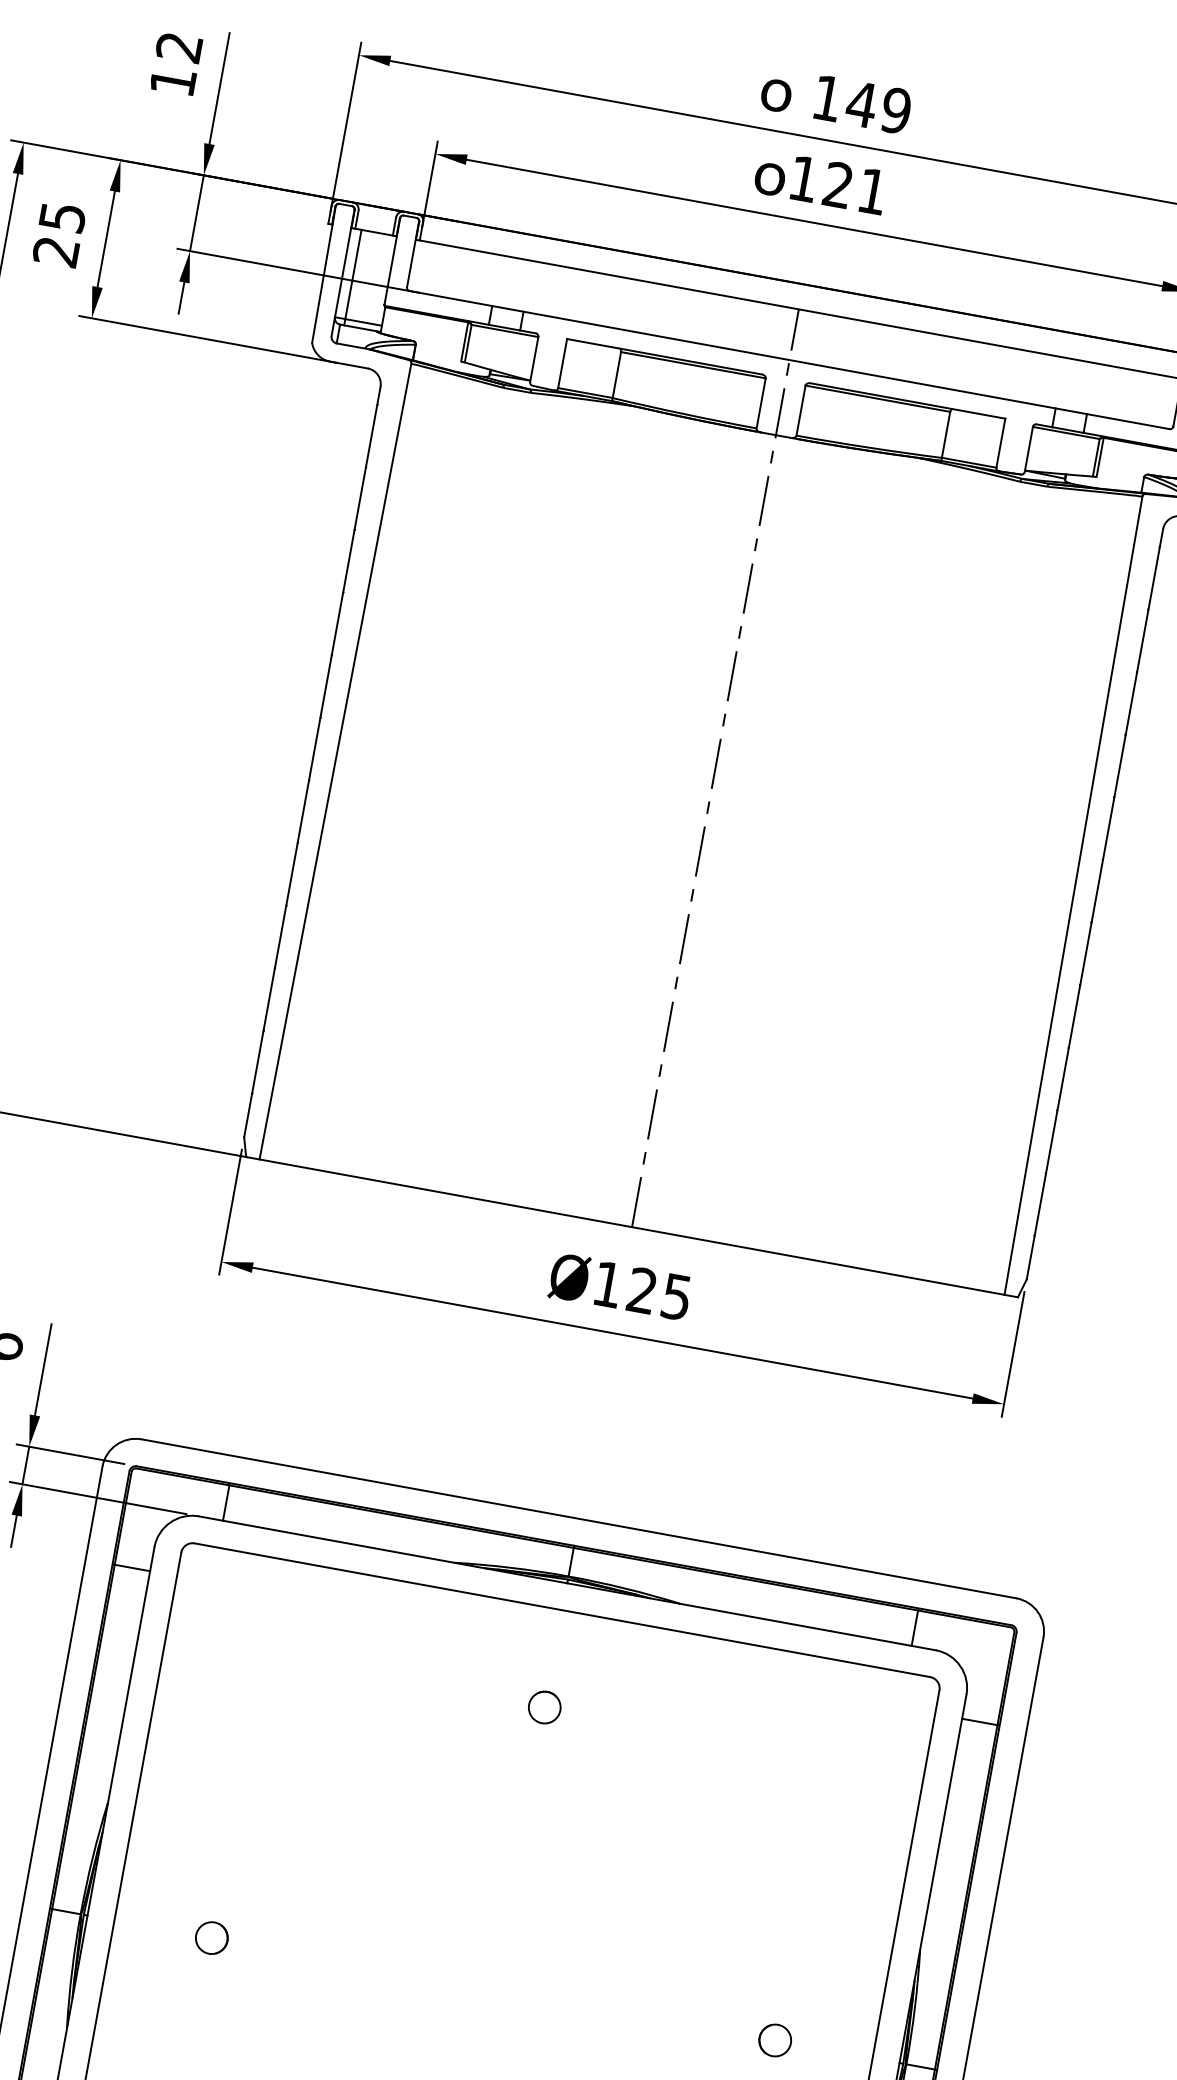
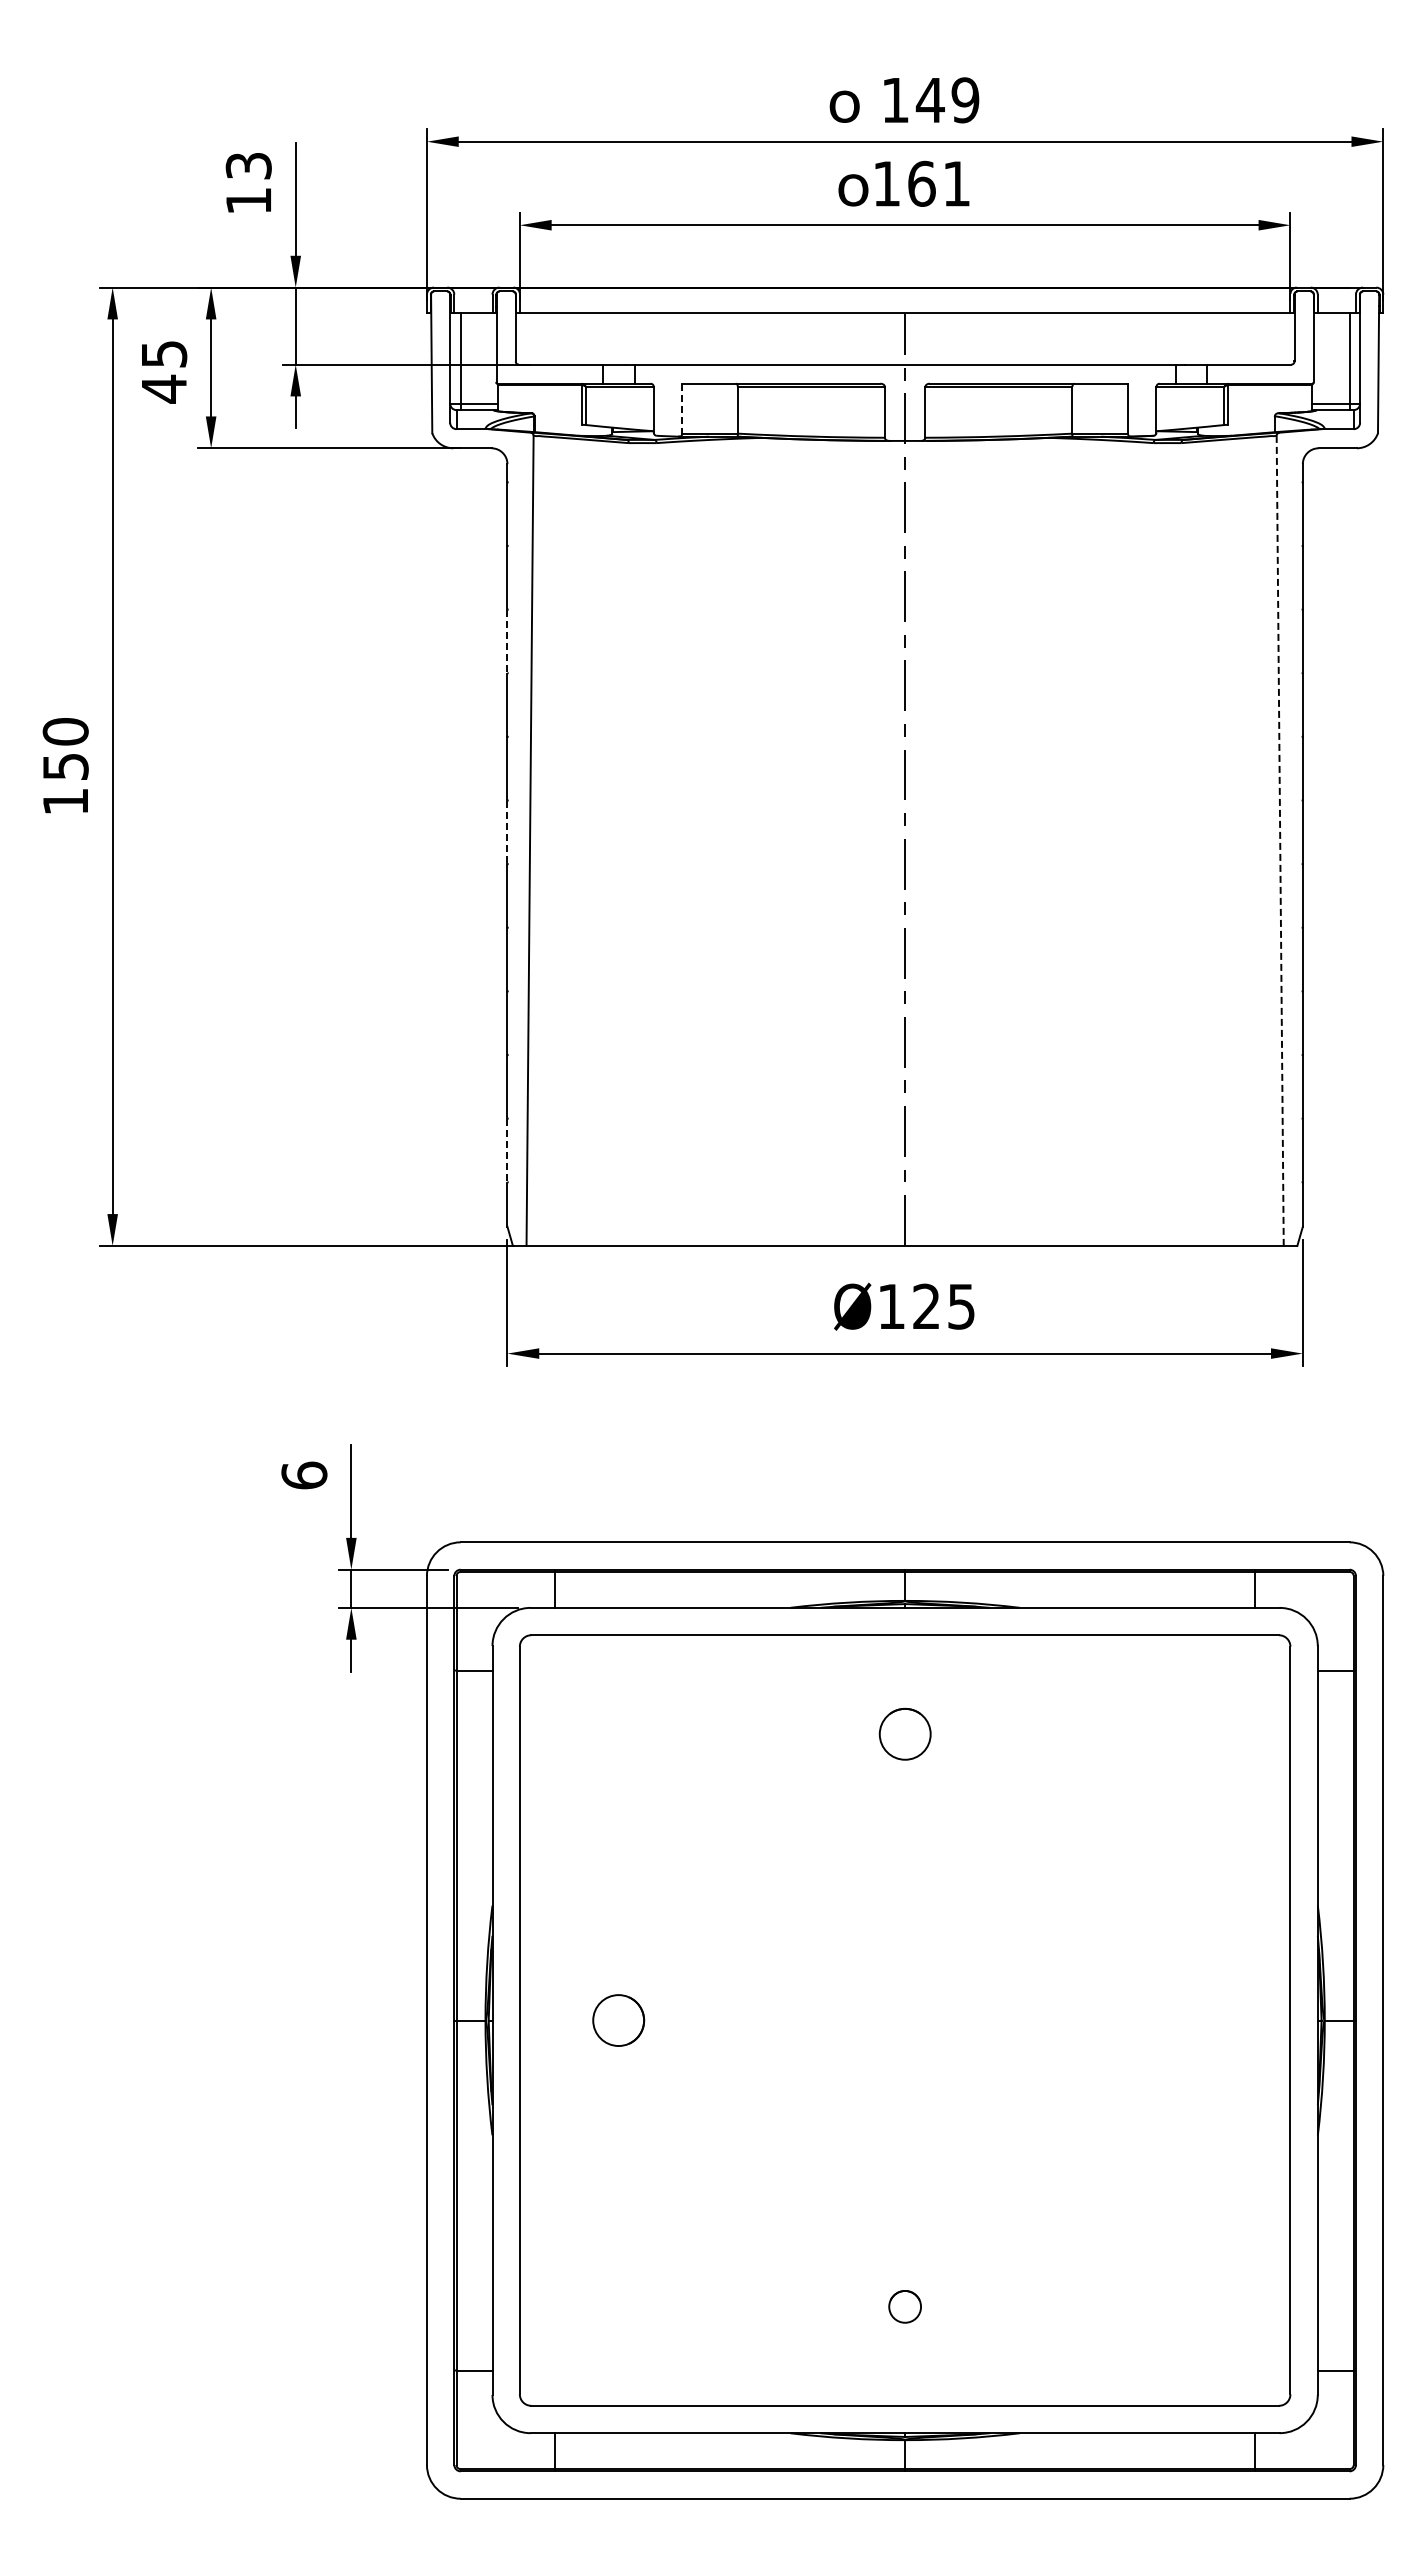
text: (178, 47) -> (248, 166), 12 -> 13
text: (838, 184) -> (921, 183), 121 -> 161
text: (55, 250) -> (163, 388), 25 -> 45
line: (562, 363) -> (682, 408), solid -> dashed
line: (348, 561) -> (507, 641), solid -> dashed
line: (314, 749) -> (507, 832), solid -> dashed
line: (1073, 895) -> (1280, 840), solid -> dashed
line: (257, 1062) -> (507, 1150), solid -> dashed
circle: (544, 1706) -> (904, 1733), size x1.6
part: (211, 1938) -> (618, 2020), size x1.6
part: (775, 2040) -> (1191, 2020), removed

